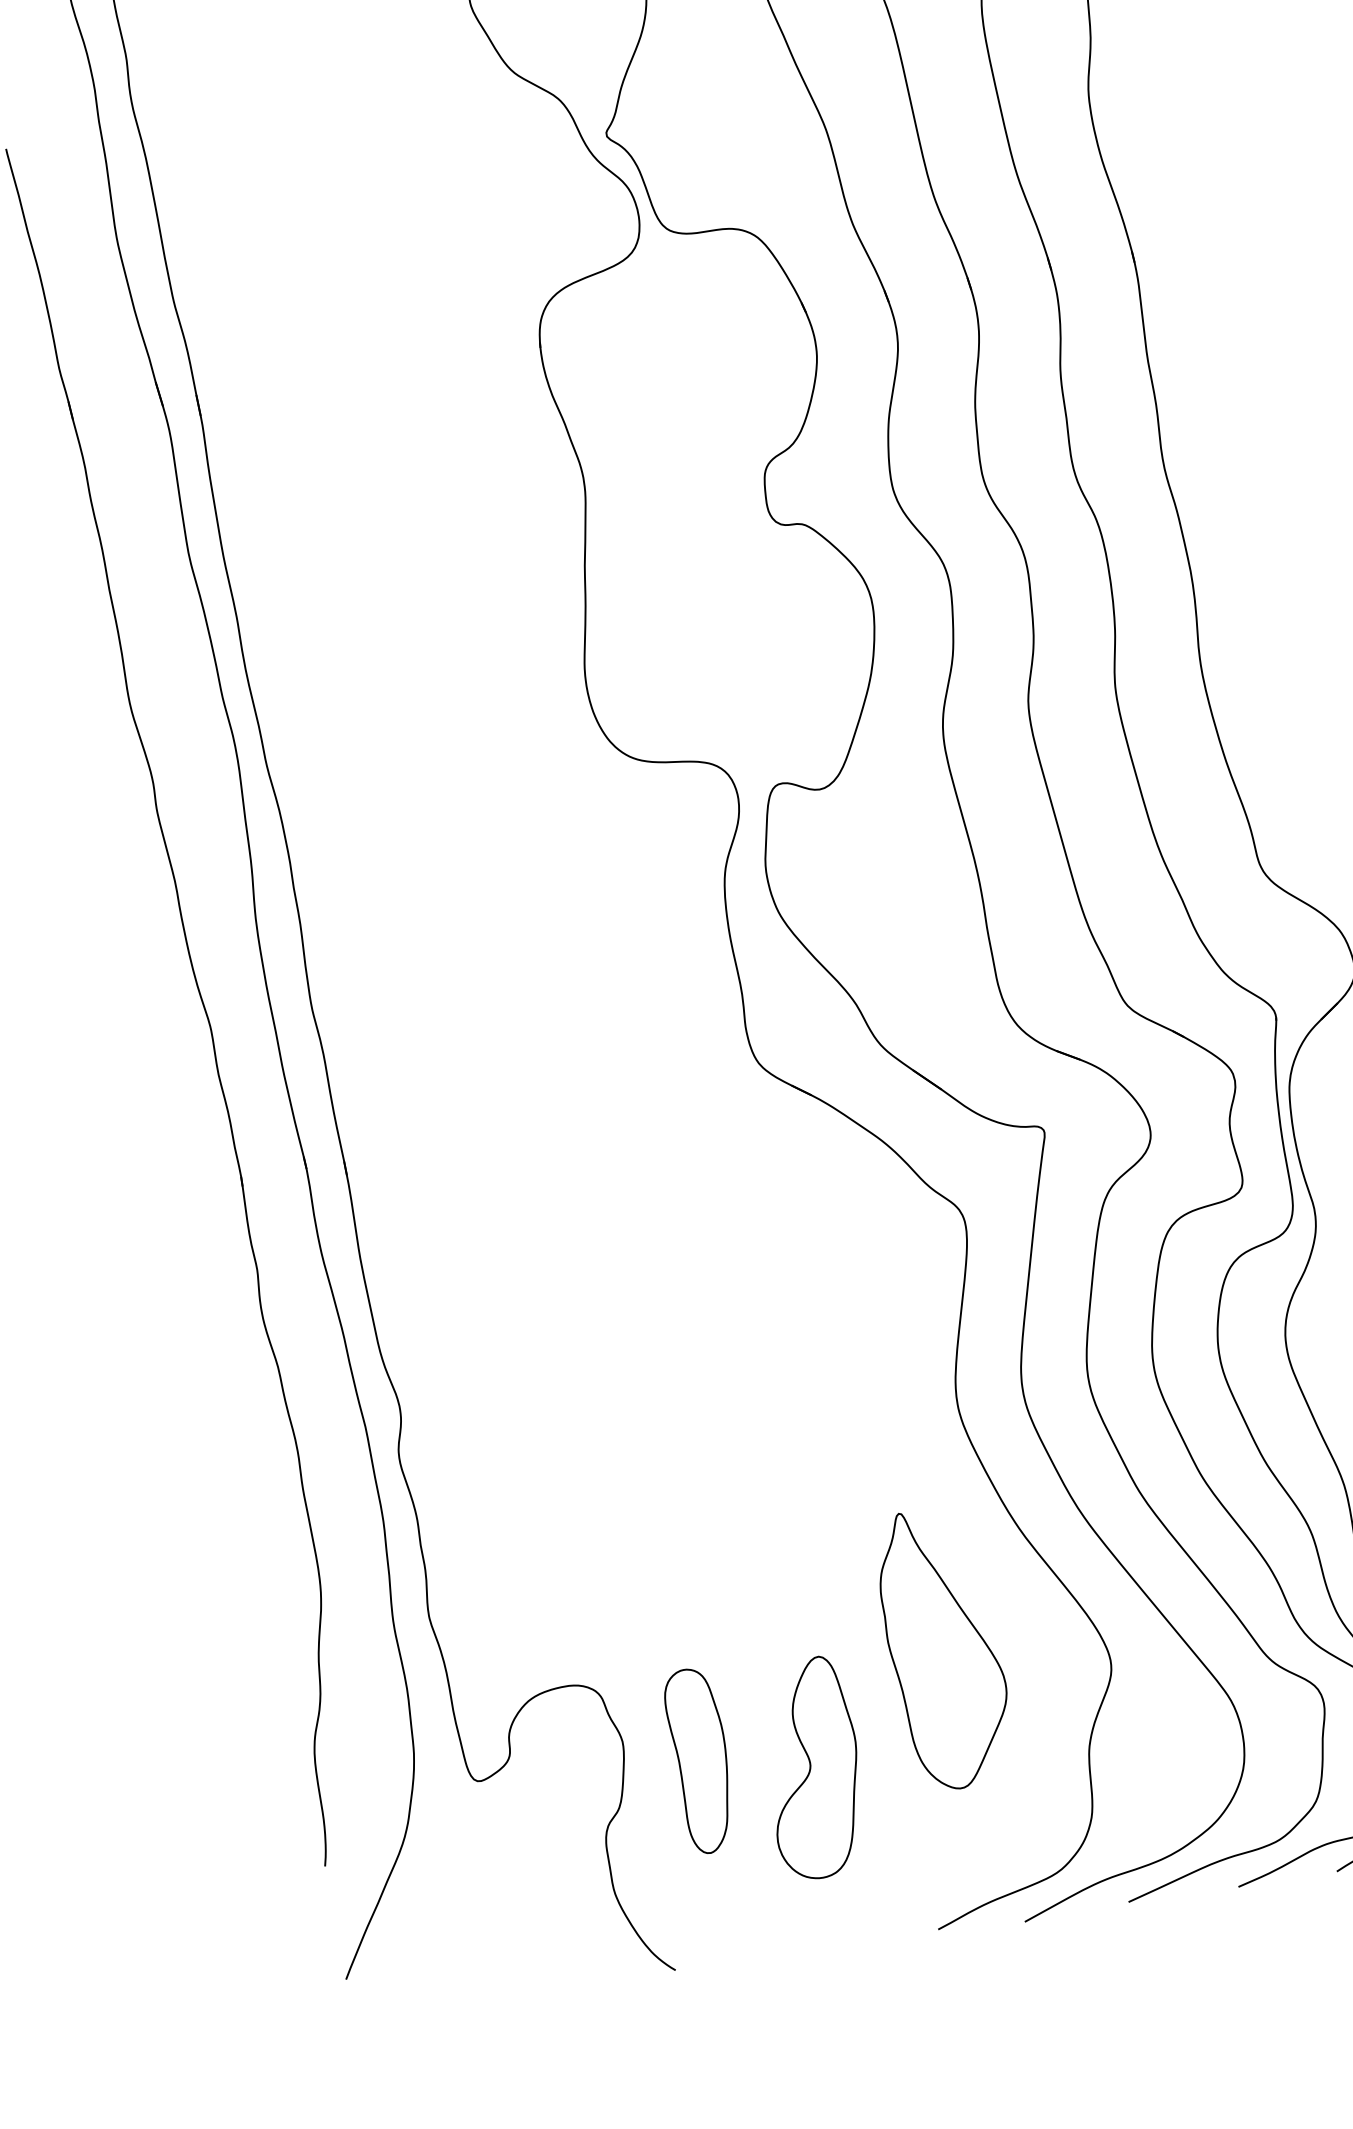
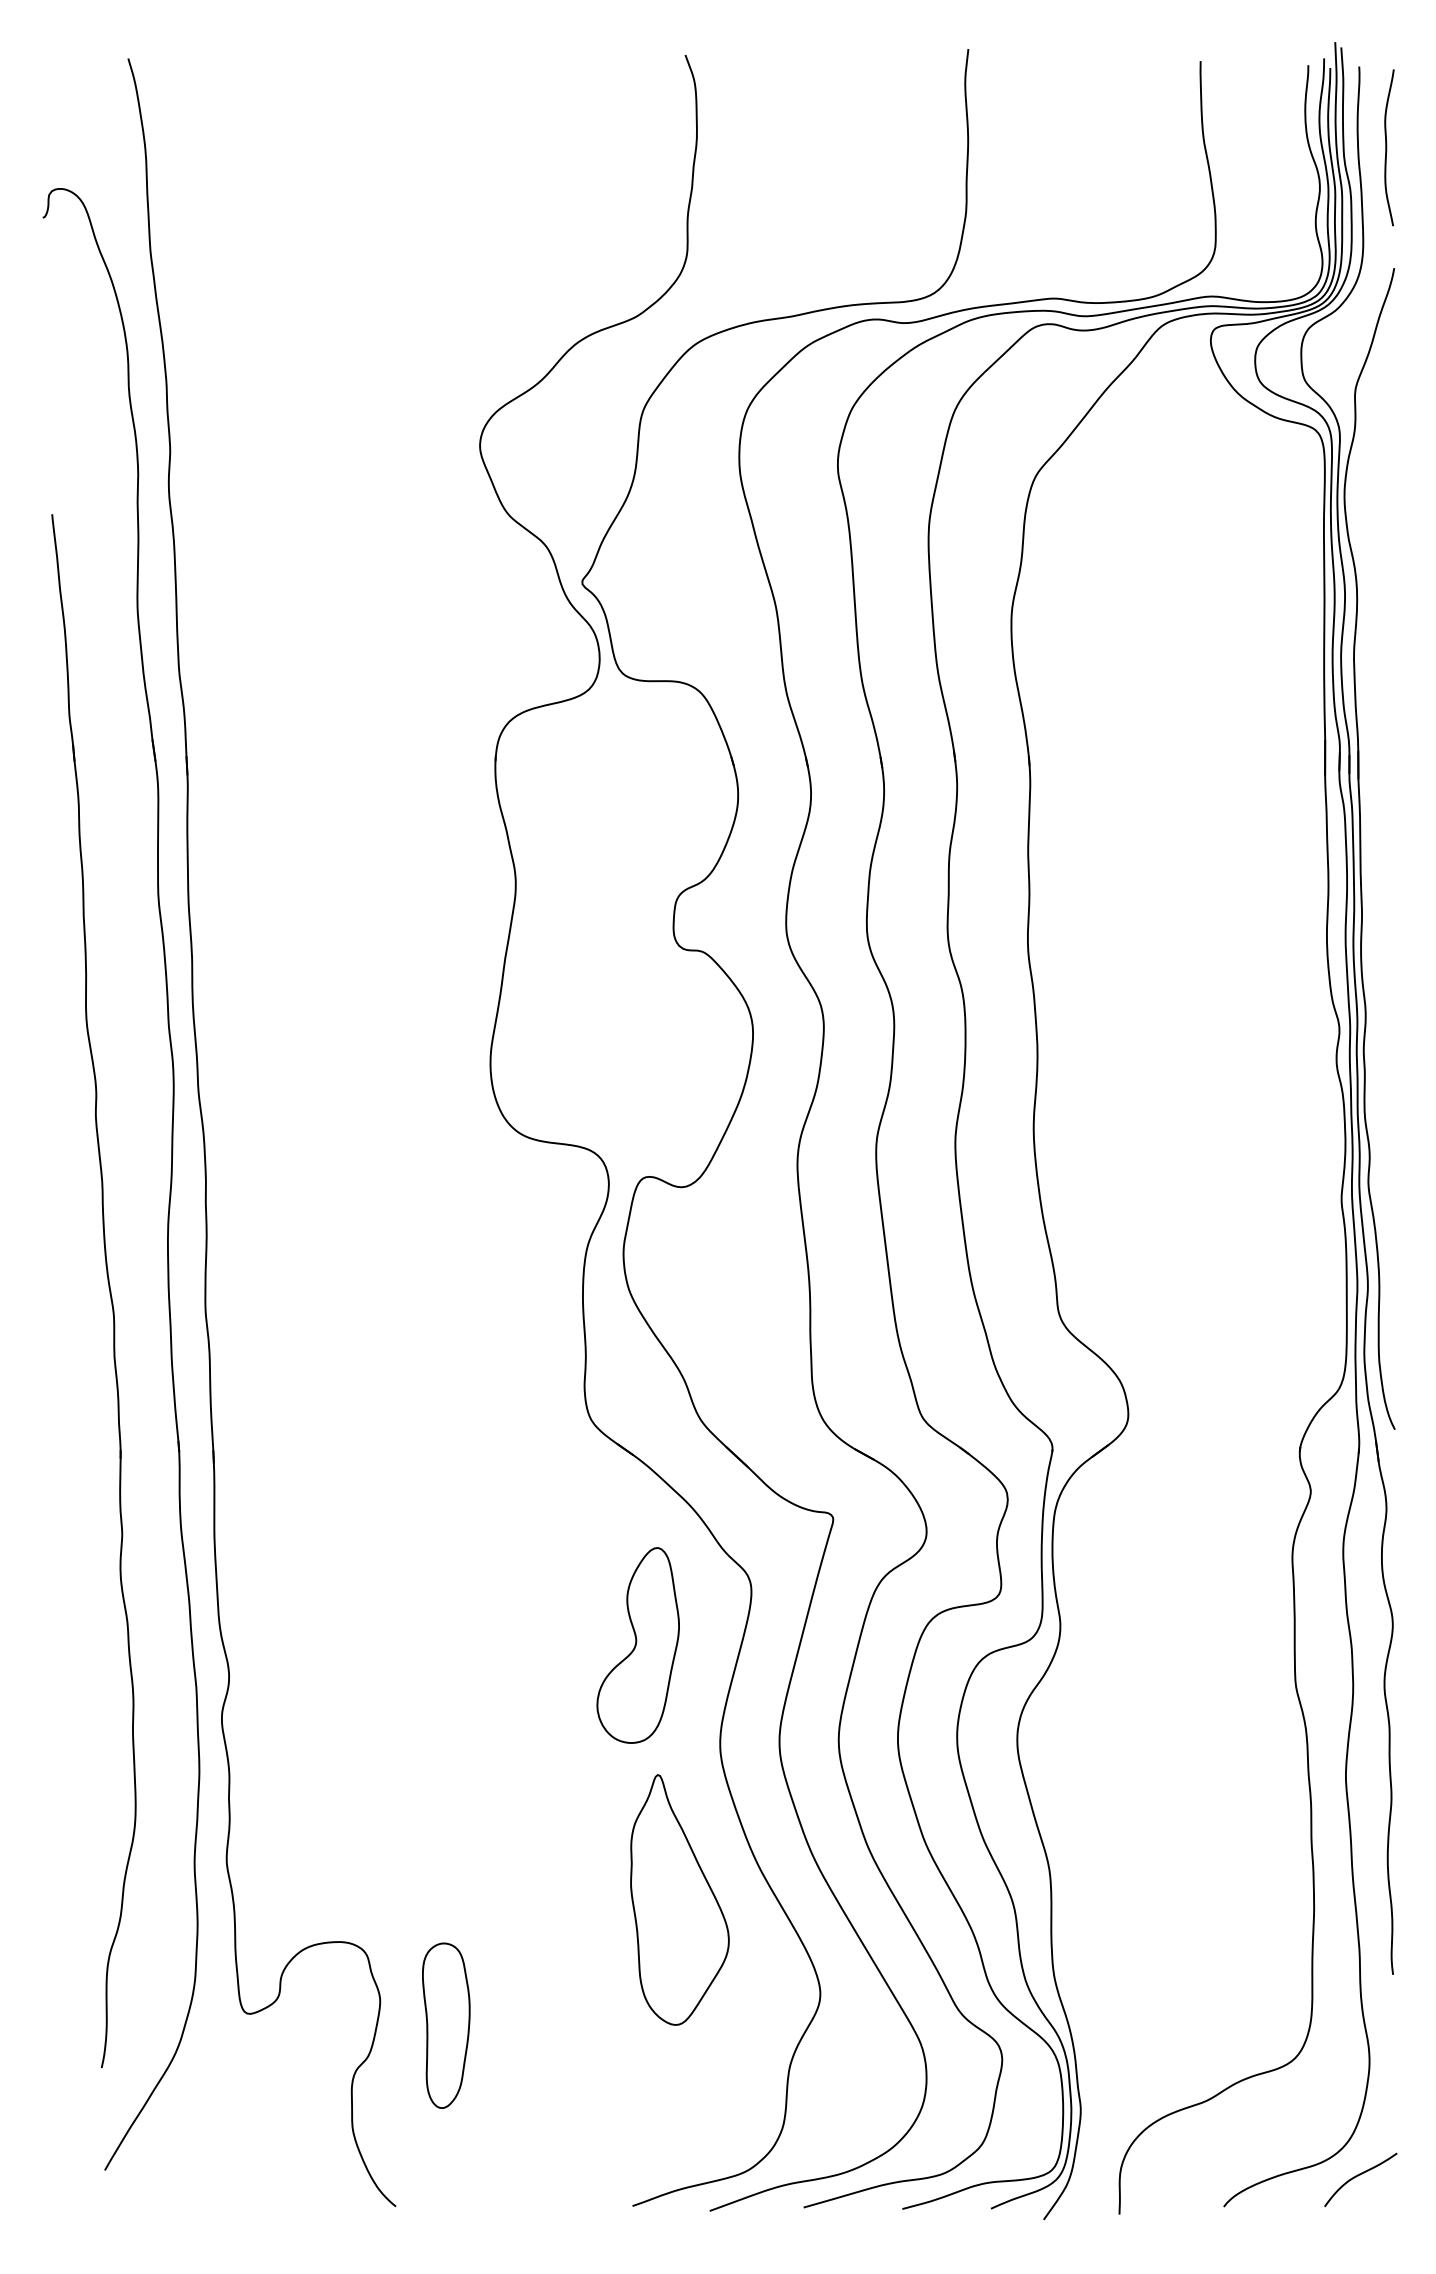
part: (944, 1648) -> (679, 1899), moved
part: (812, 1768) -> (637, 1645), moved

